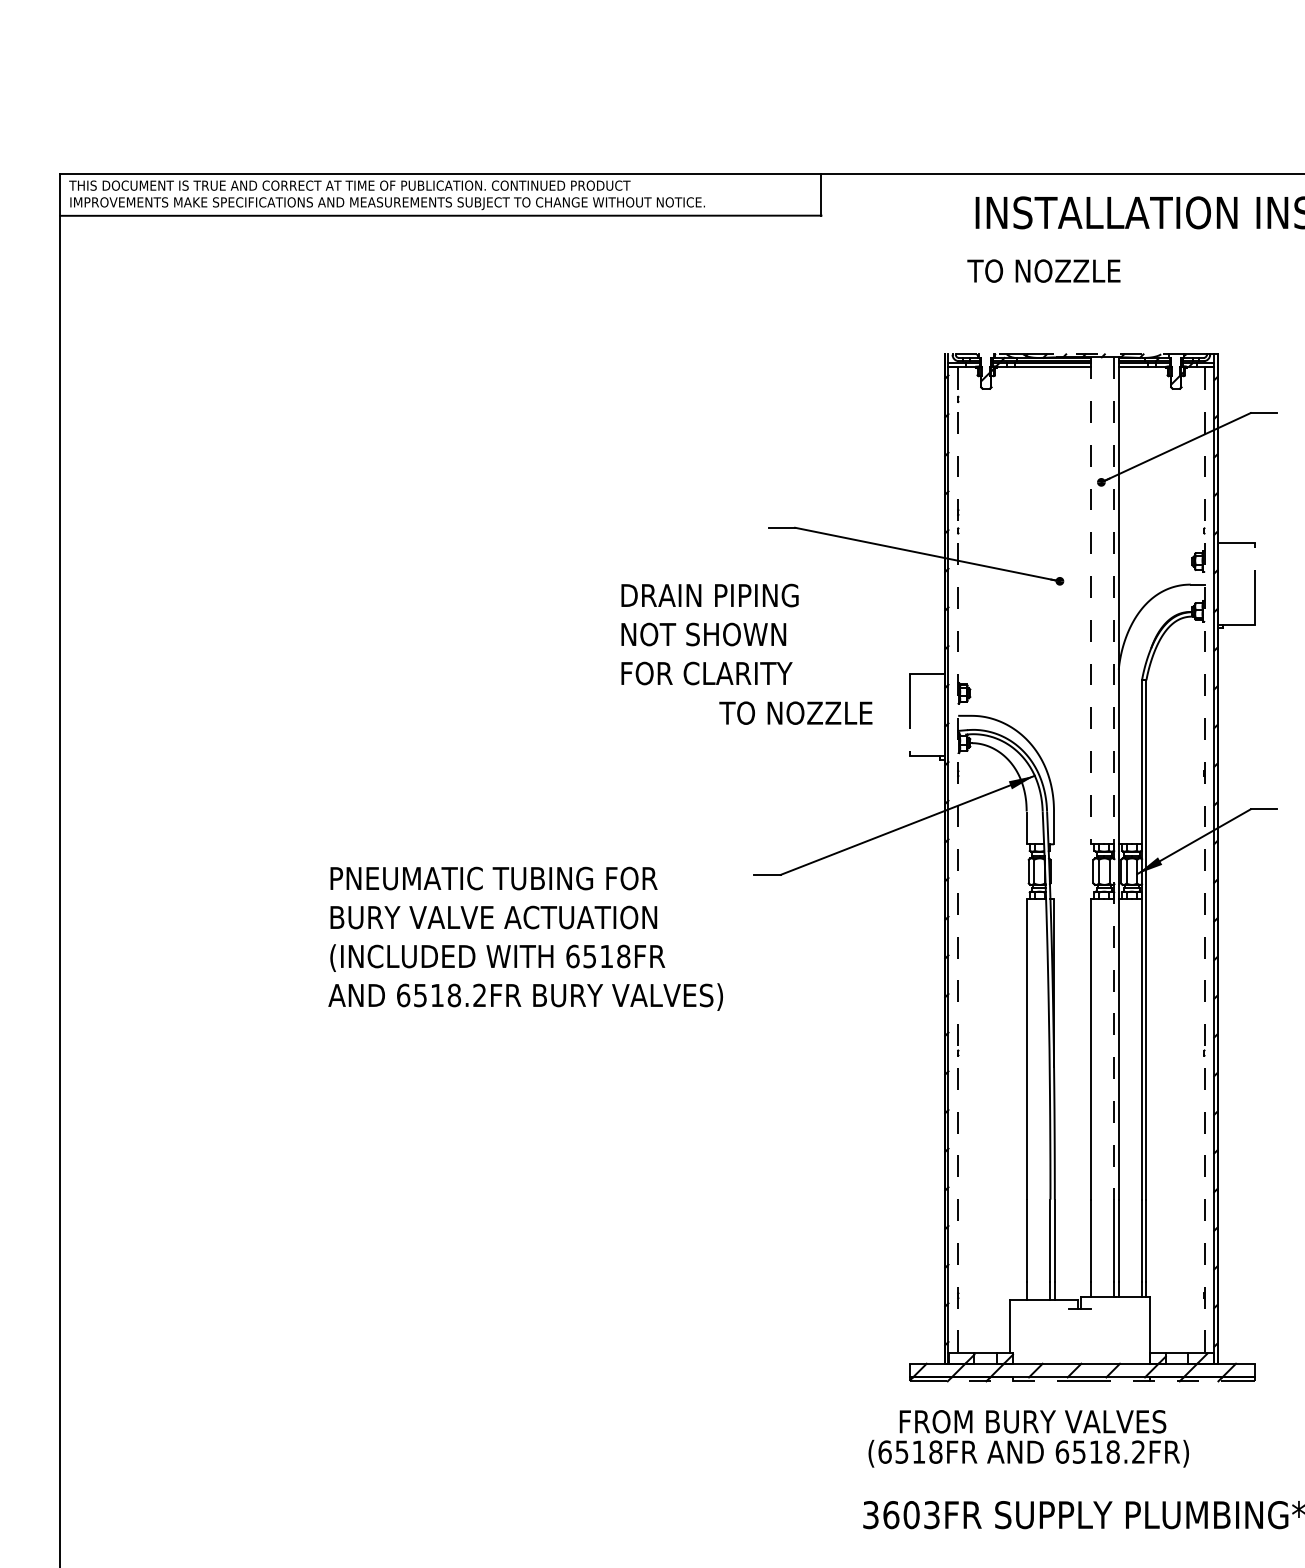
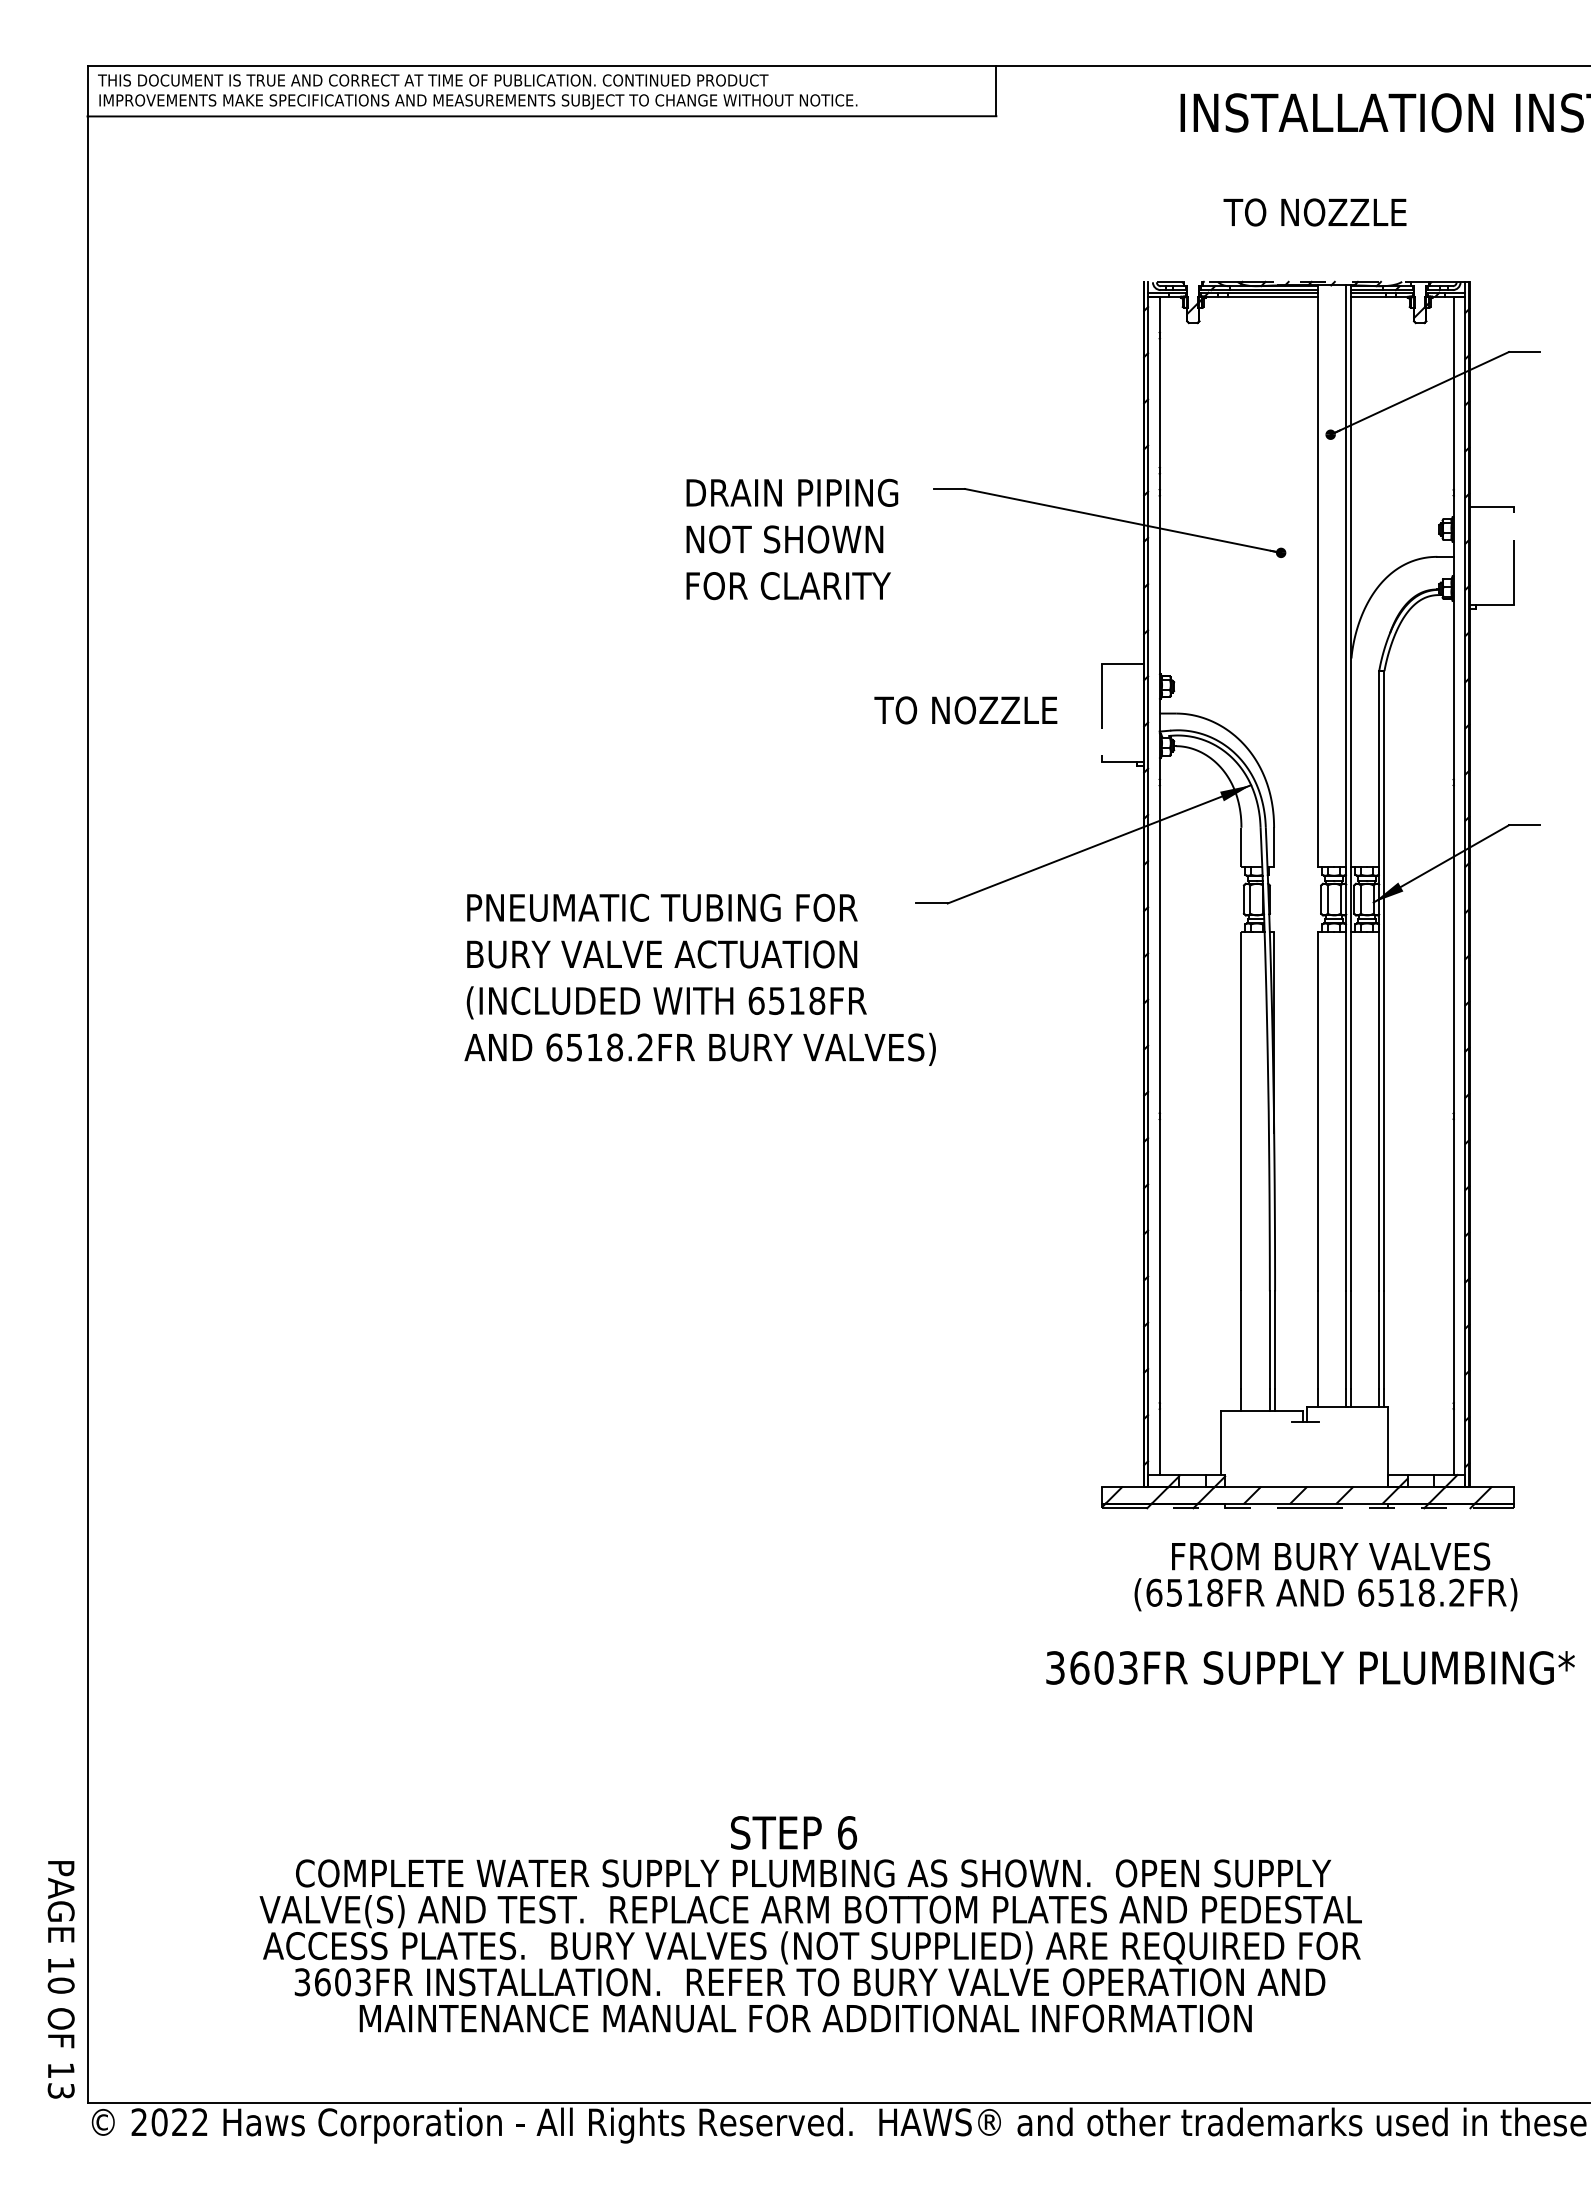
text: (1043, 271) -> (1314, 212), moved
line: (1090, 601) -> (1317, 576), dashed -> solid
text: (710, 634) -> (792, 539), moved
line: (1114, 778) -> (1346, 788), dashed -> solid
line: (958, 860) -> (1159, 886), dashed -> solid
line: (1204, 860) -> (1453, 886), dashed -> solid
text: (525, 938) -> (699, 979), moved
text: (1028, 1438) -> (1325, 1576), moved

